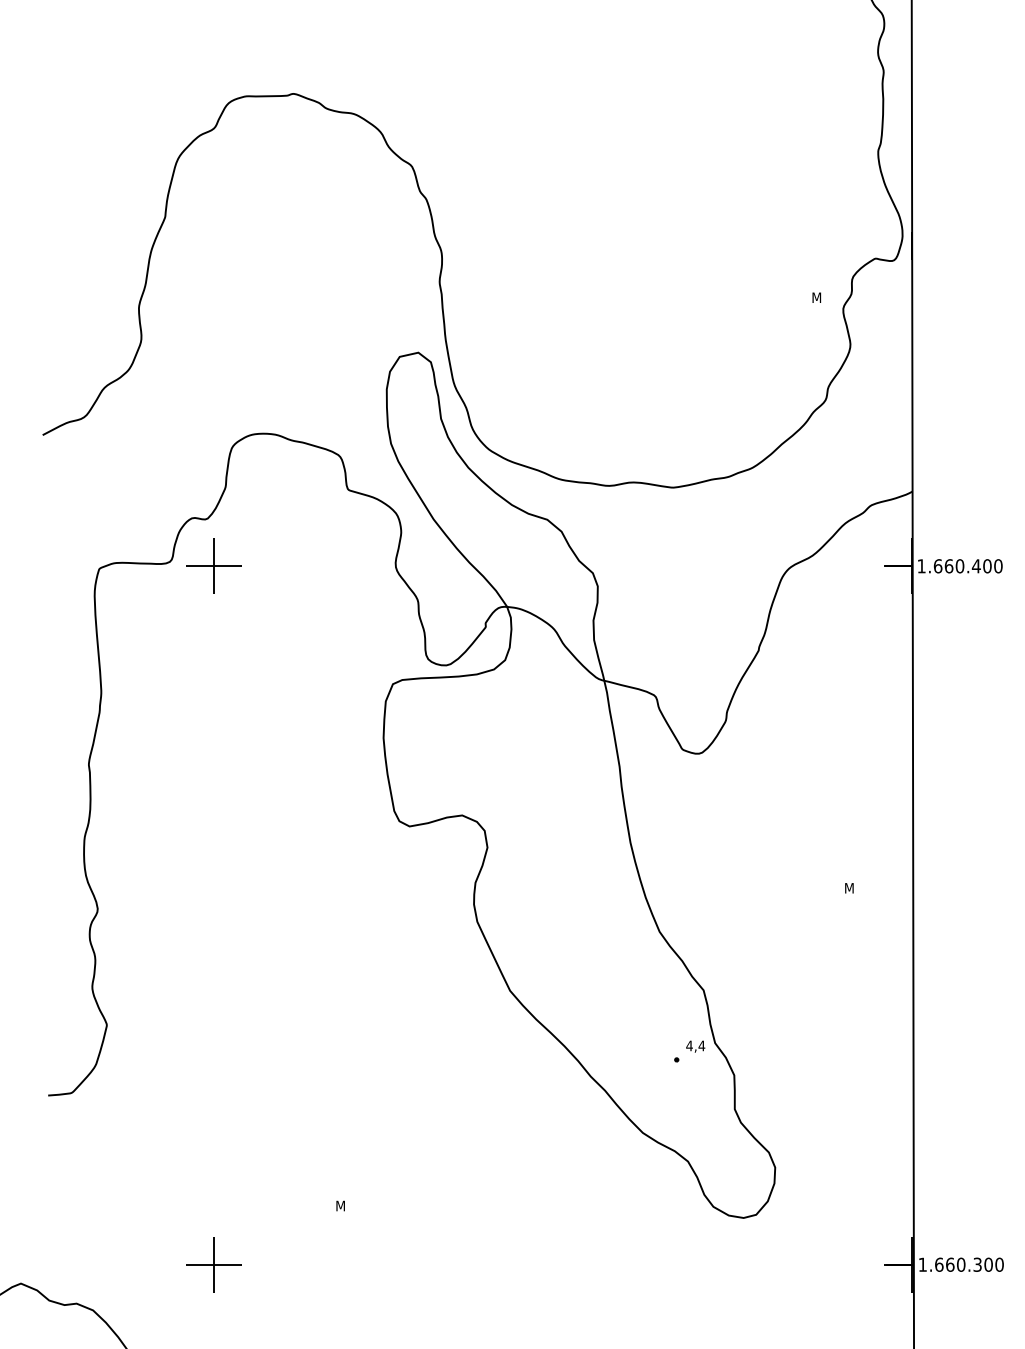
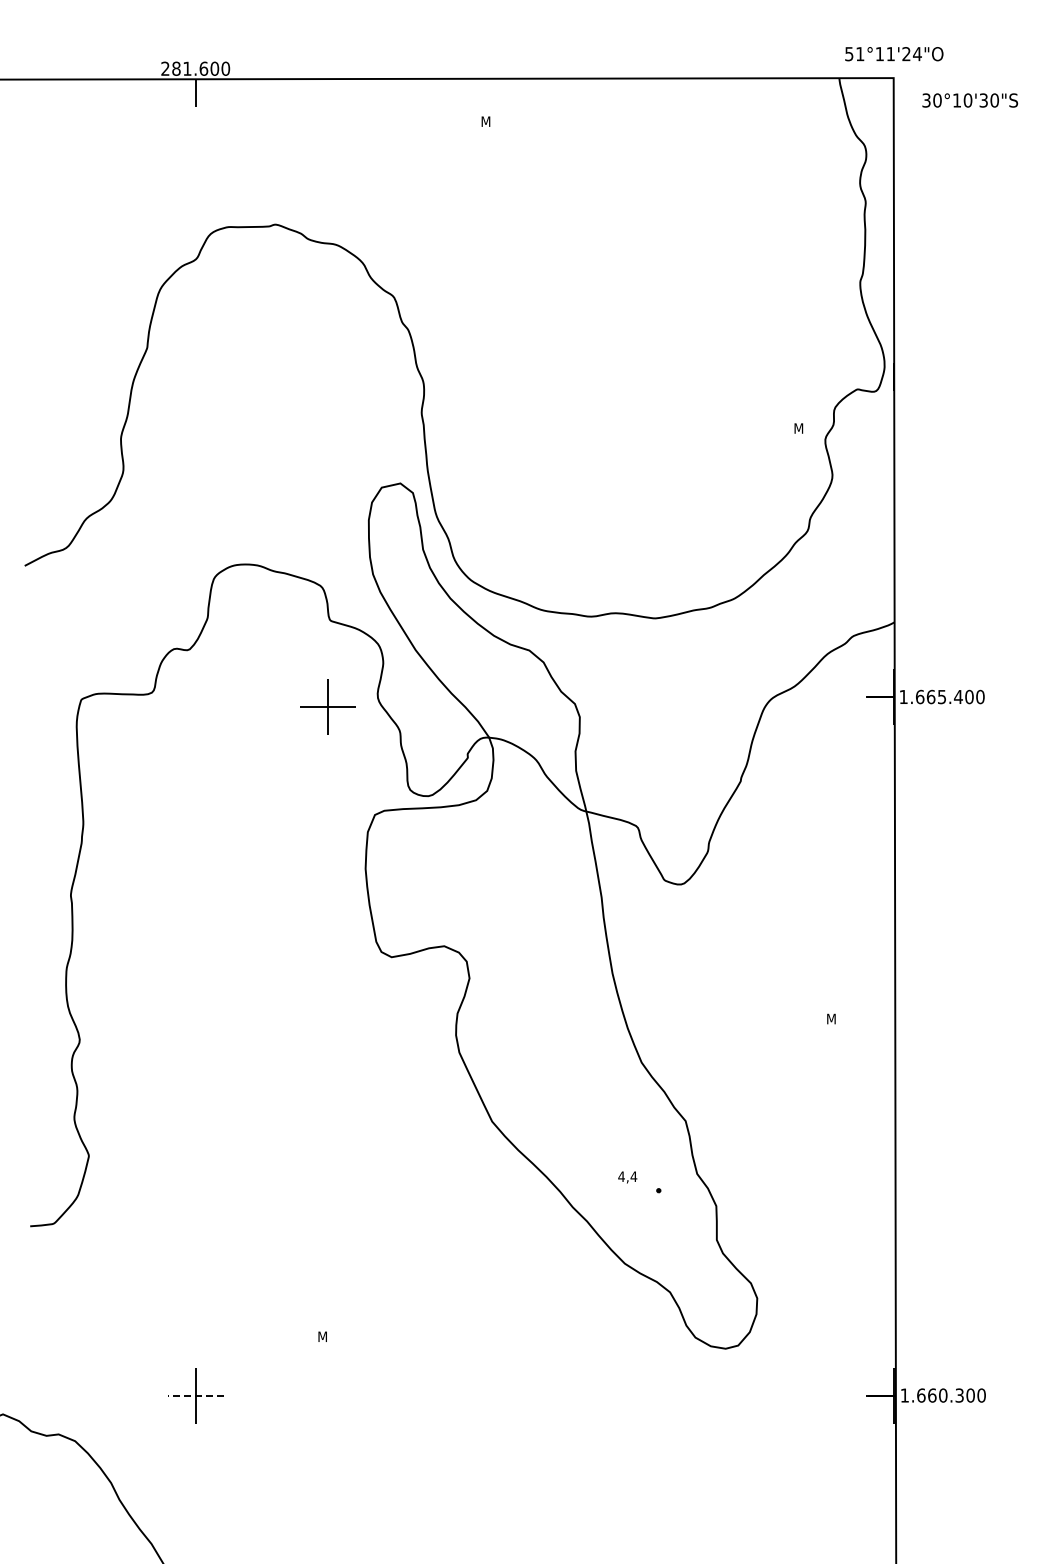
part: (213, 565) -> (327, 706), moved
text: (959, 565) -> (941, 696), 1.660.400 -> 1.665.400
text: (695, 1046) -> (627, 1177), moved
line: (213, 1264) -> (195, 1395), solid -> dashed

